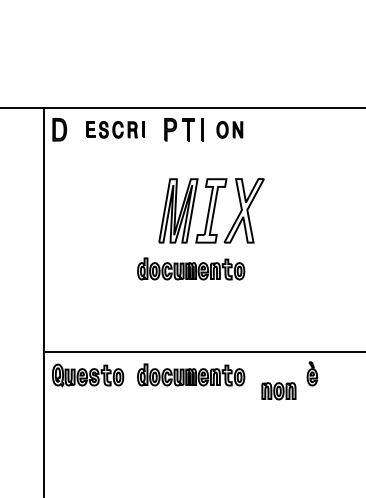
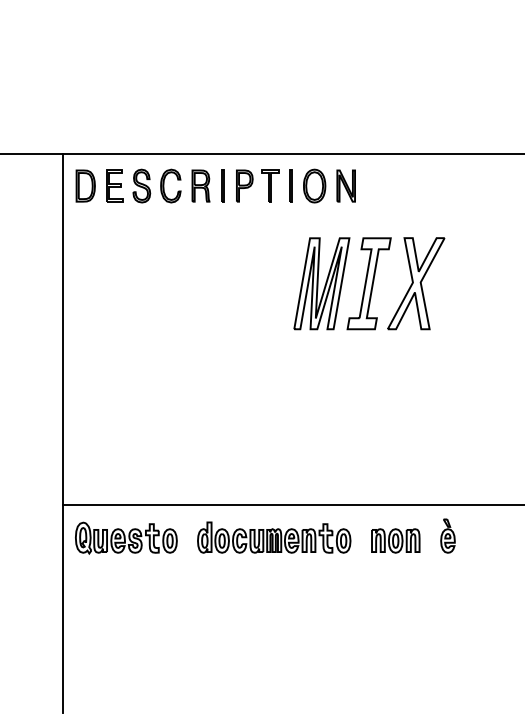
part: (115, 129) -> (165, 185), size x1.43
part: (229, 129) -> (329, 185), size x1.43
part: (211, 210) -> (369, 283), moved
part: (191, 268) -> (274, 384), removed
part: (278, 391) -> (395, 541), moved

